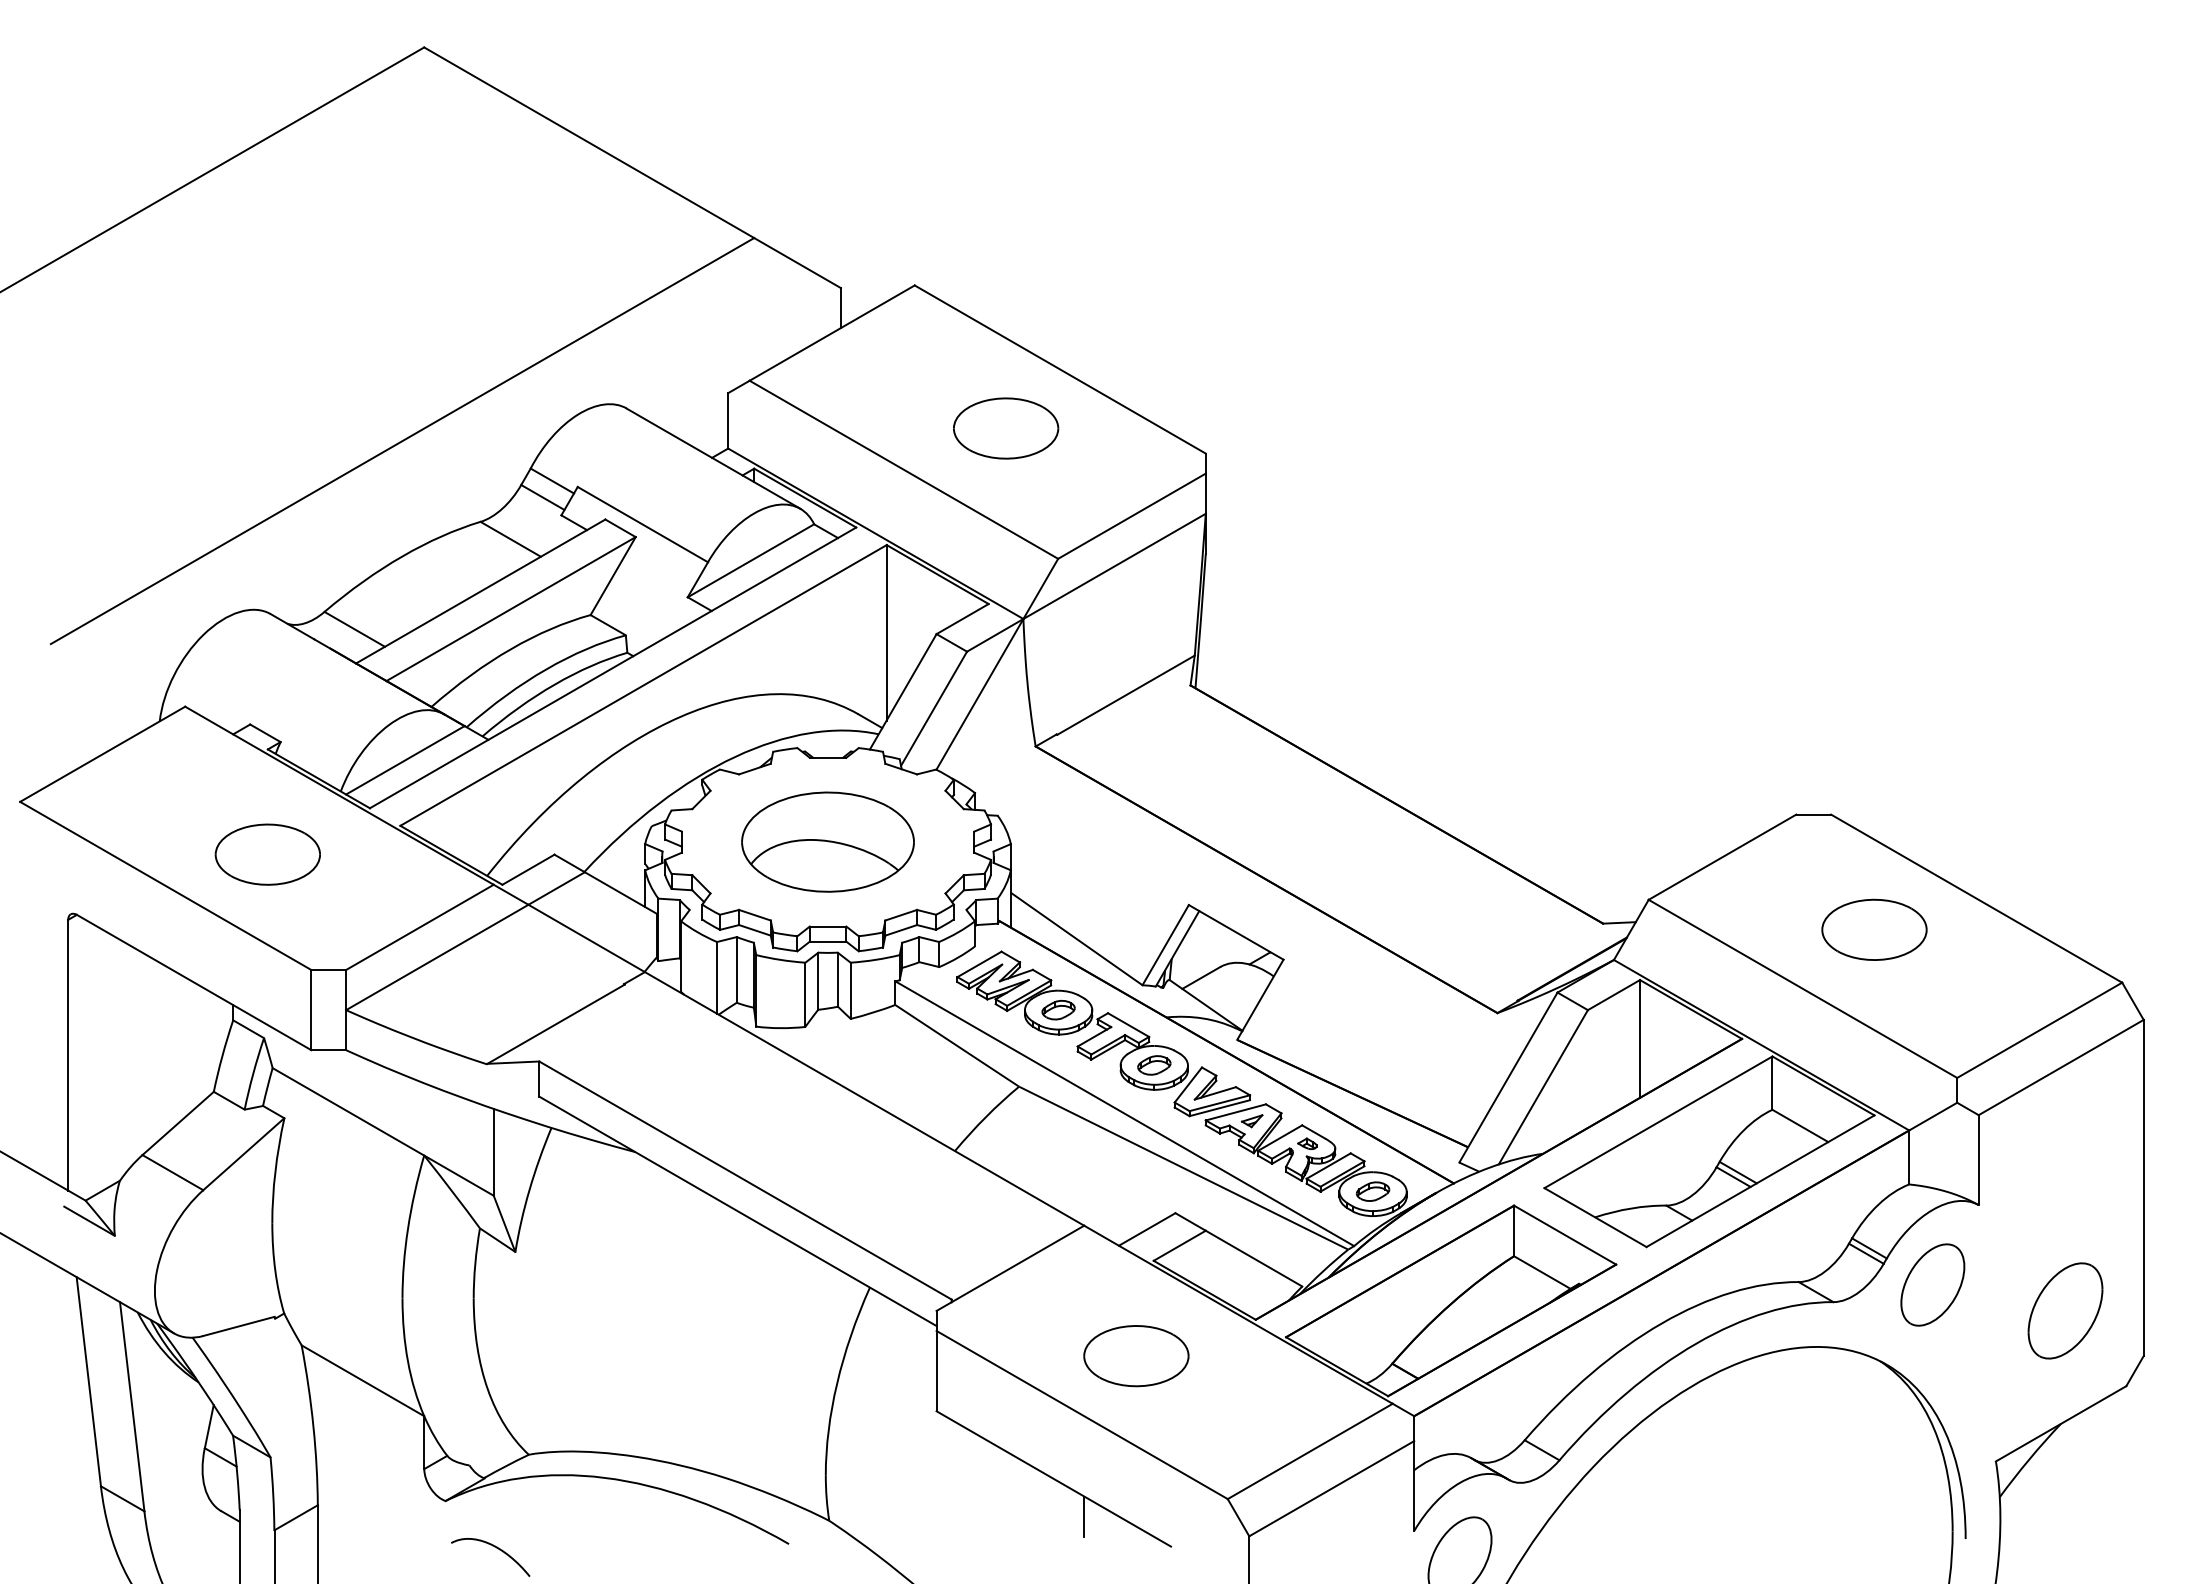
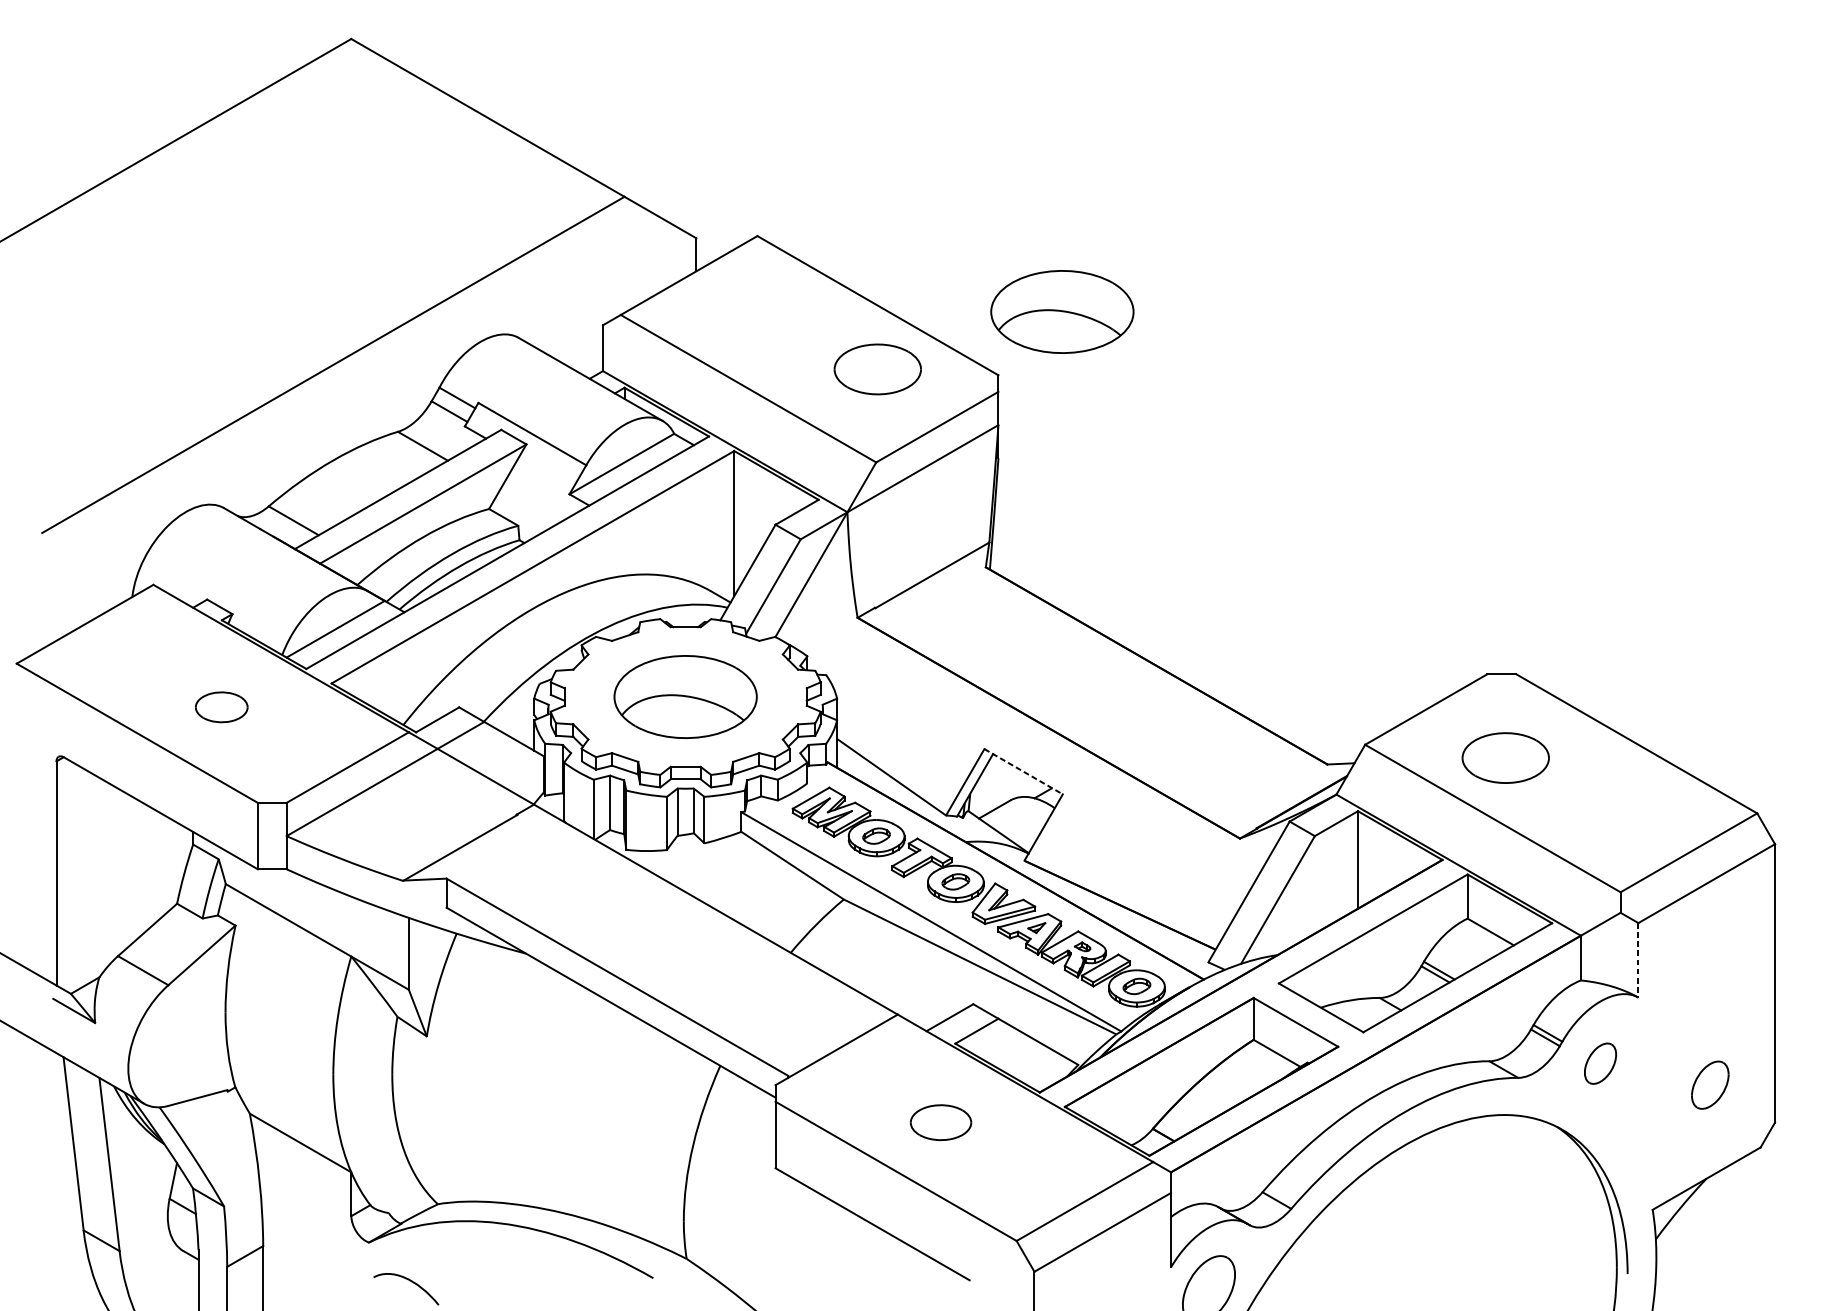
part: (1282, 376) -> (1061, 311), added
part: (1006, 428) -> (878, 369), moved
part: (267, 854) -> (221, 707), size x0.6
part: (1874, 929) -> (1505, 757), moved
line: (1236, 932) -> (1023, 771), solid -> dashed
line: (1978, 1160) -> (1638, 960), solid -> dashed
part: (1932, 1284) -> (1600, 1063), size x0.6
part: (2065, 1310) -> (1710, 1084), size x0.6
part: (1136, 1356) -> (941, 1122), size x0.7
line: (1084, 1516) -> (898, 1255), removed

